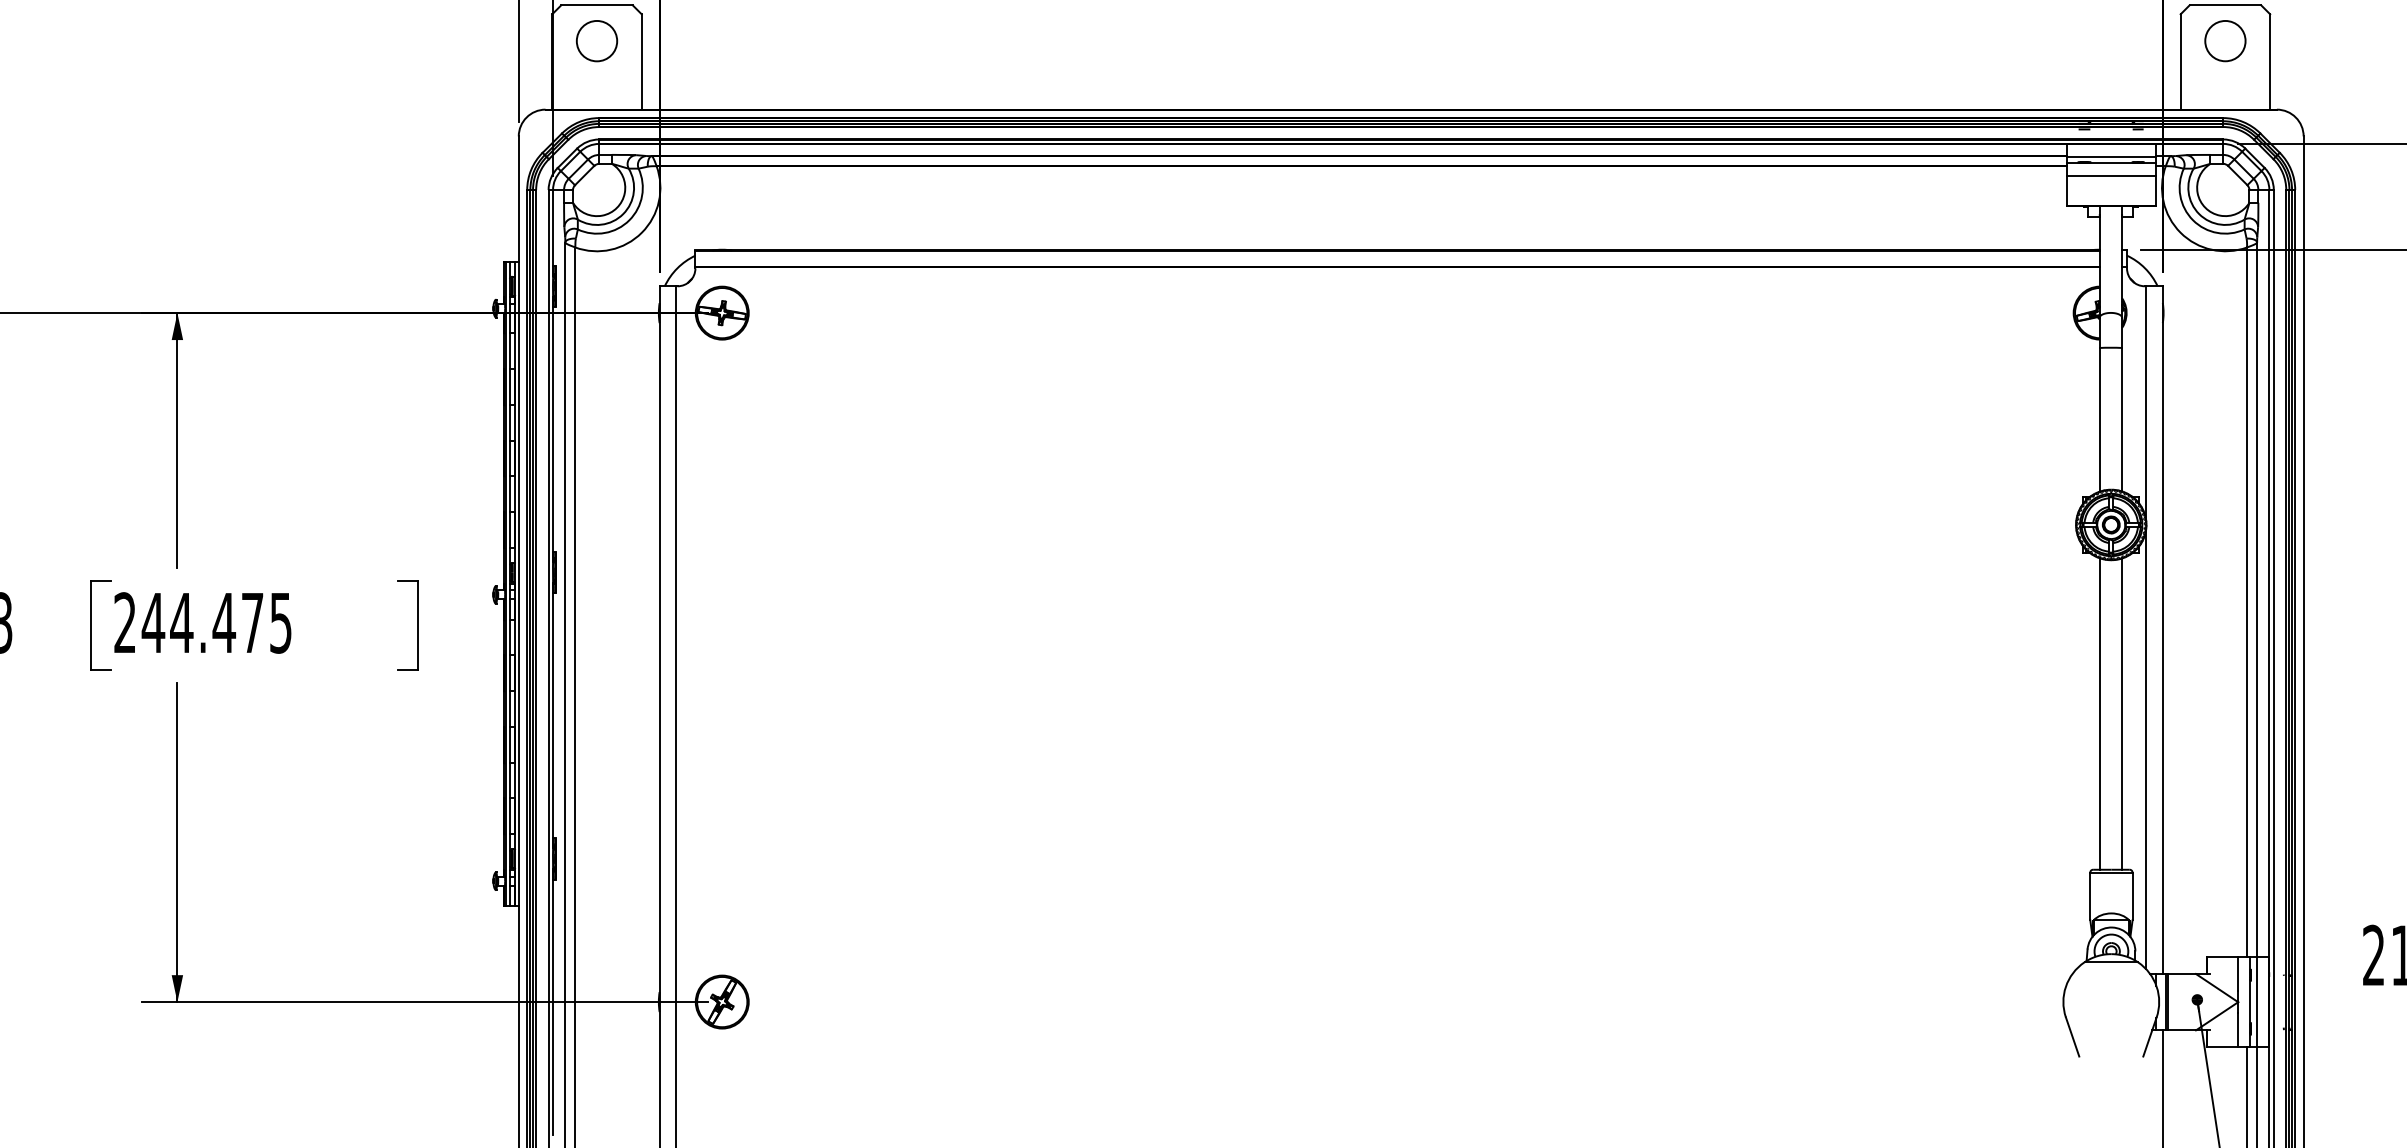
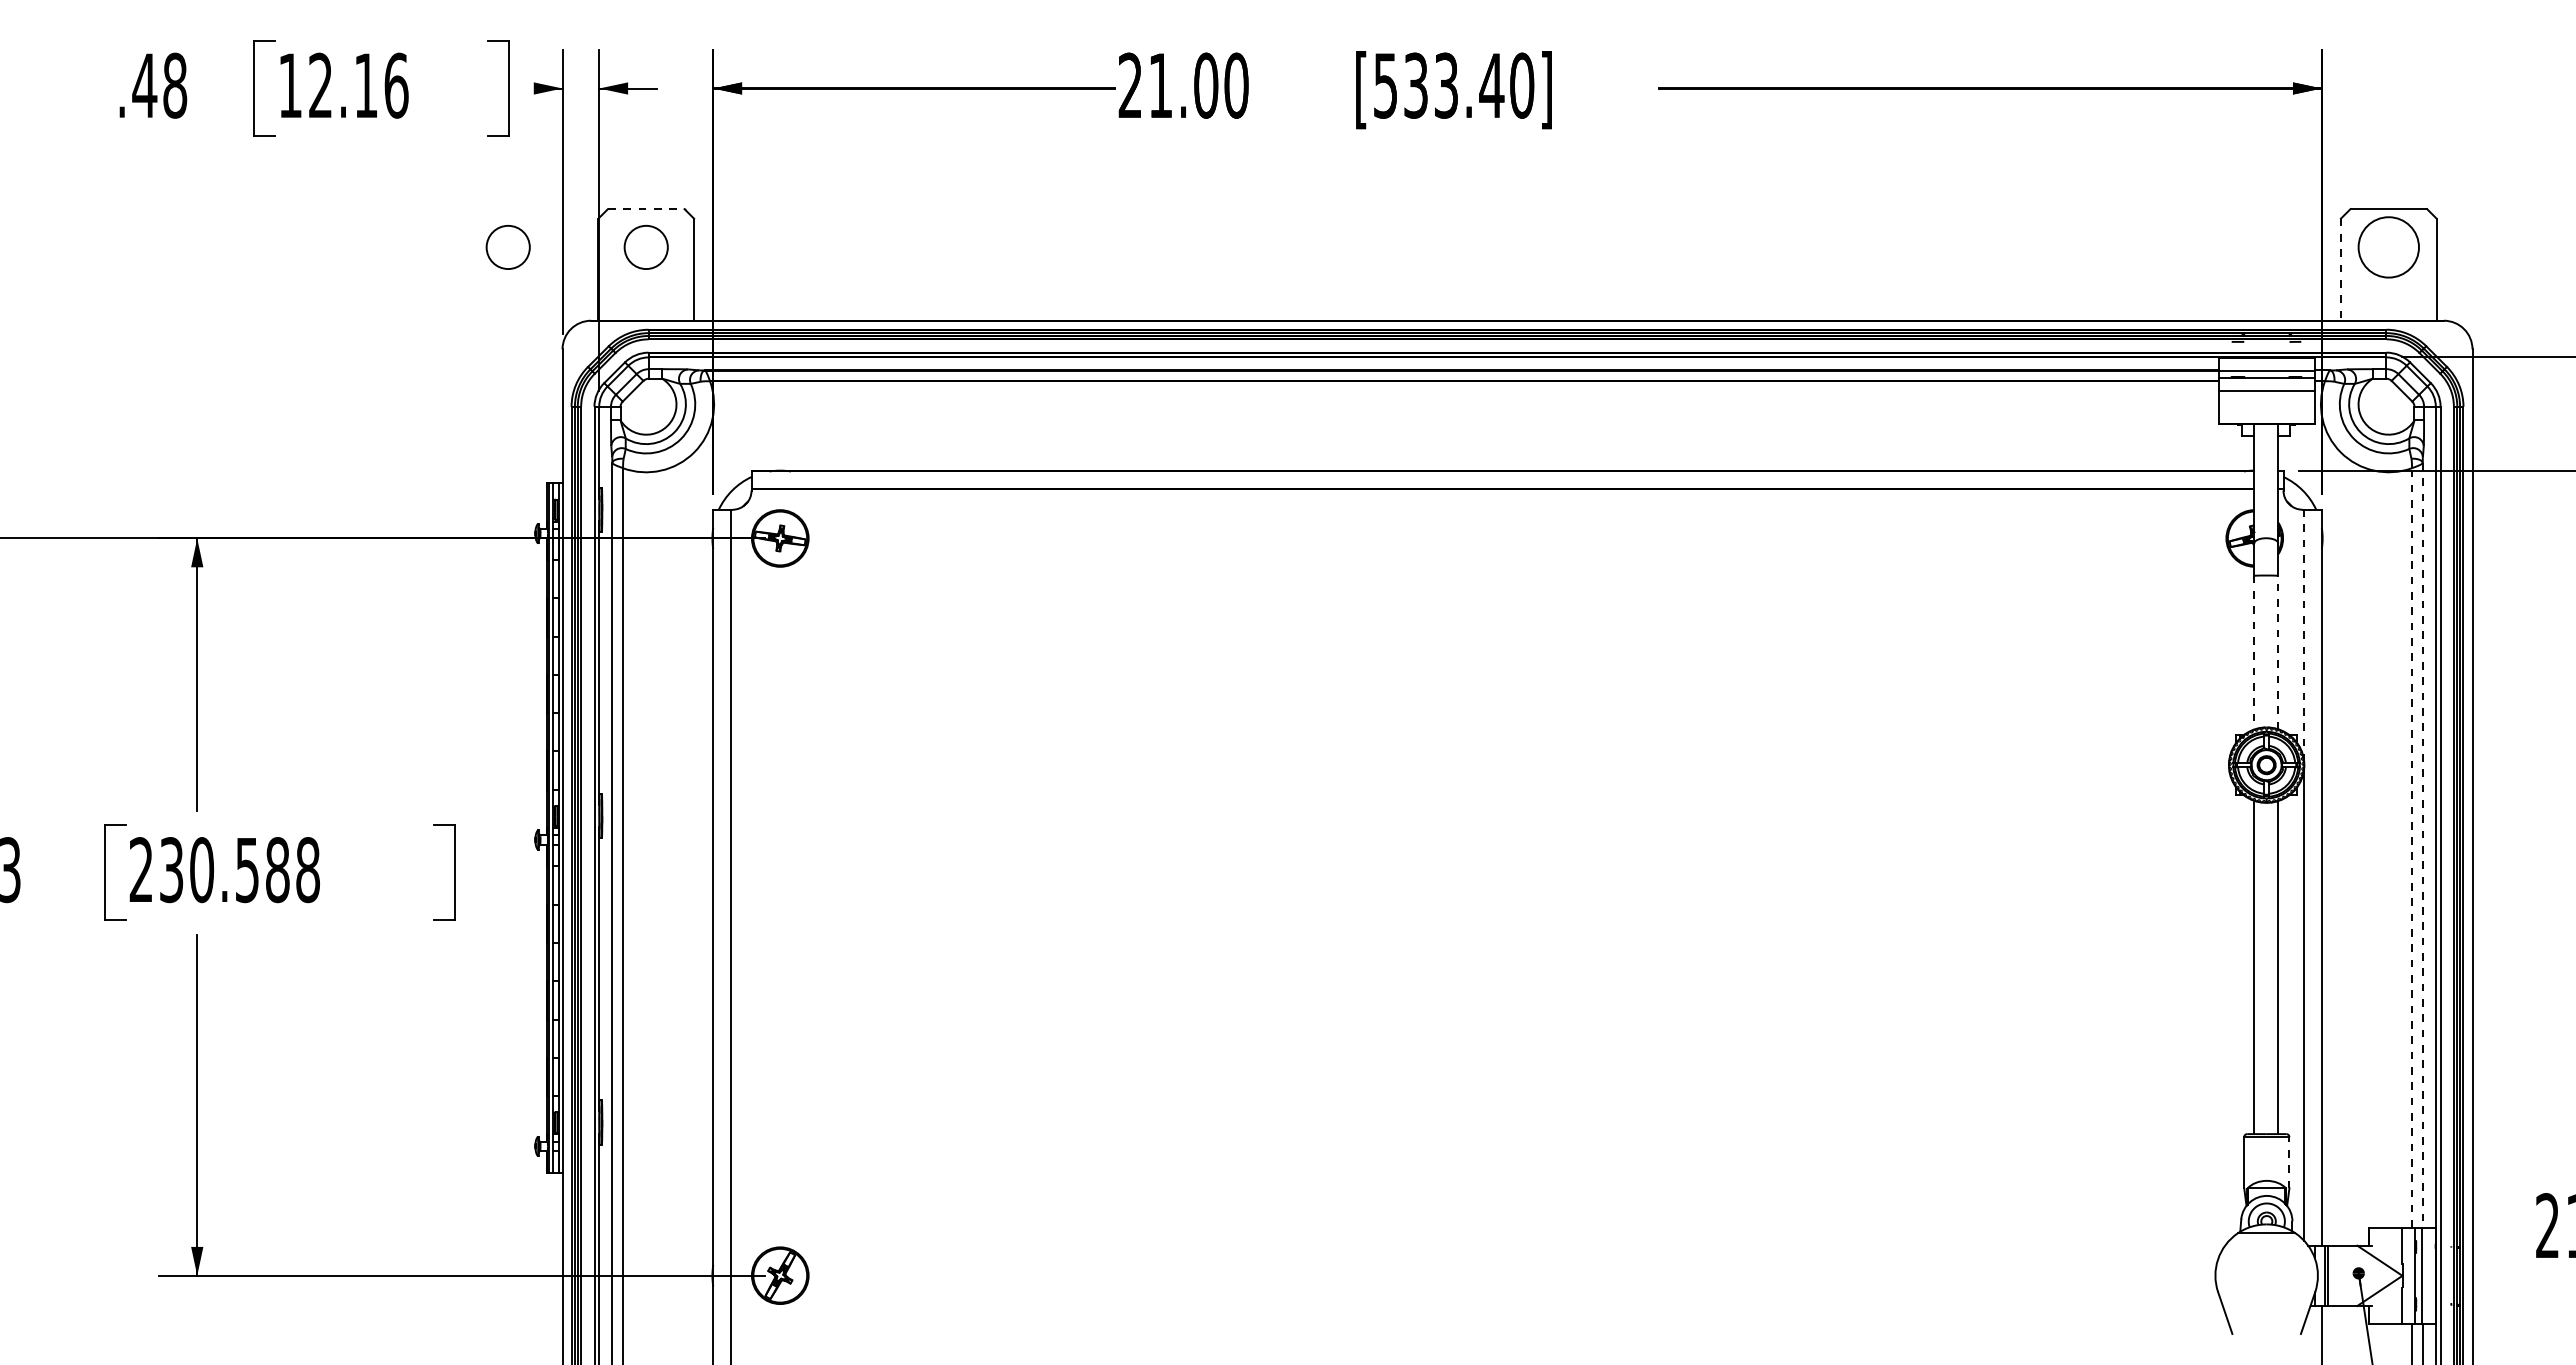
line: (597, 5) -> (646, 209), solid -> dashed
circle: (2225, 40) -> (2388, 246), size x1.4
circle: (467, 41) -> (507, 247), added
line: (2180, 62) -> (2340, 270), solid -> dashed
line: (2146, 403) -> (2304, 635), solid -> dashed
line: (2099, 419) -> (2254, 652), solid -> dashed
line: (2122, 419) -> (2278, 652), solid -> dashed
line: (2256, 600) -> (2422, 845), solid -> dashed
line: (2247, 602) -> (2412, 848), solid -> dashed
text: (216, 623) -> (239, 870), 244.475 -> 230.588
line: (2132, 896) -> (2289, 1162), solid -> dashed

